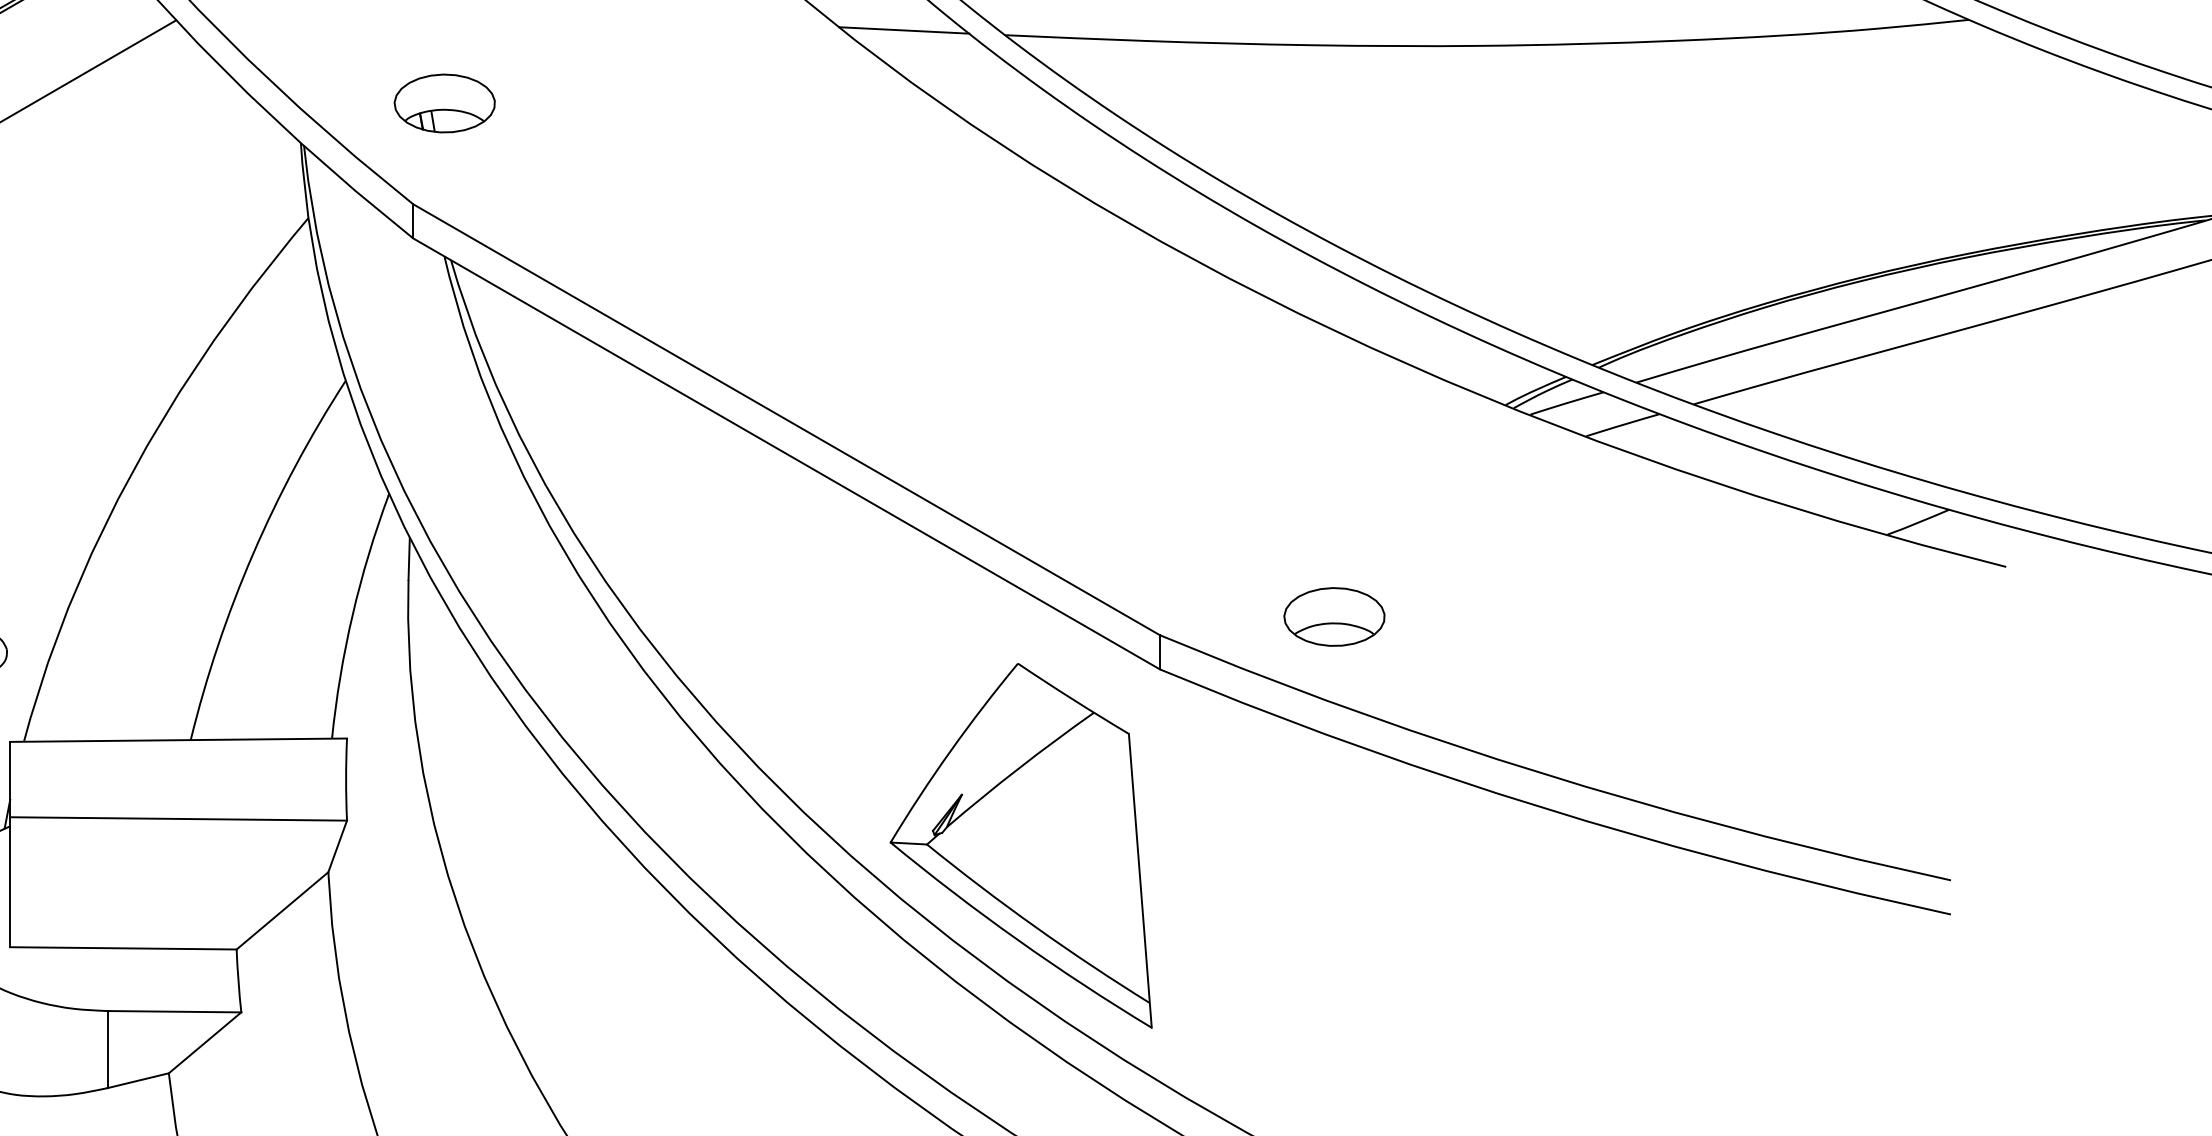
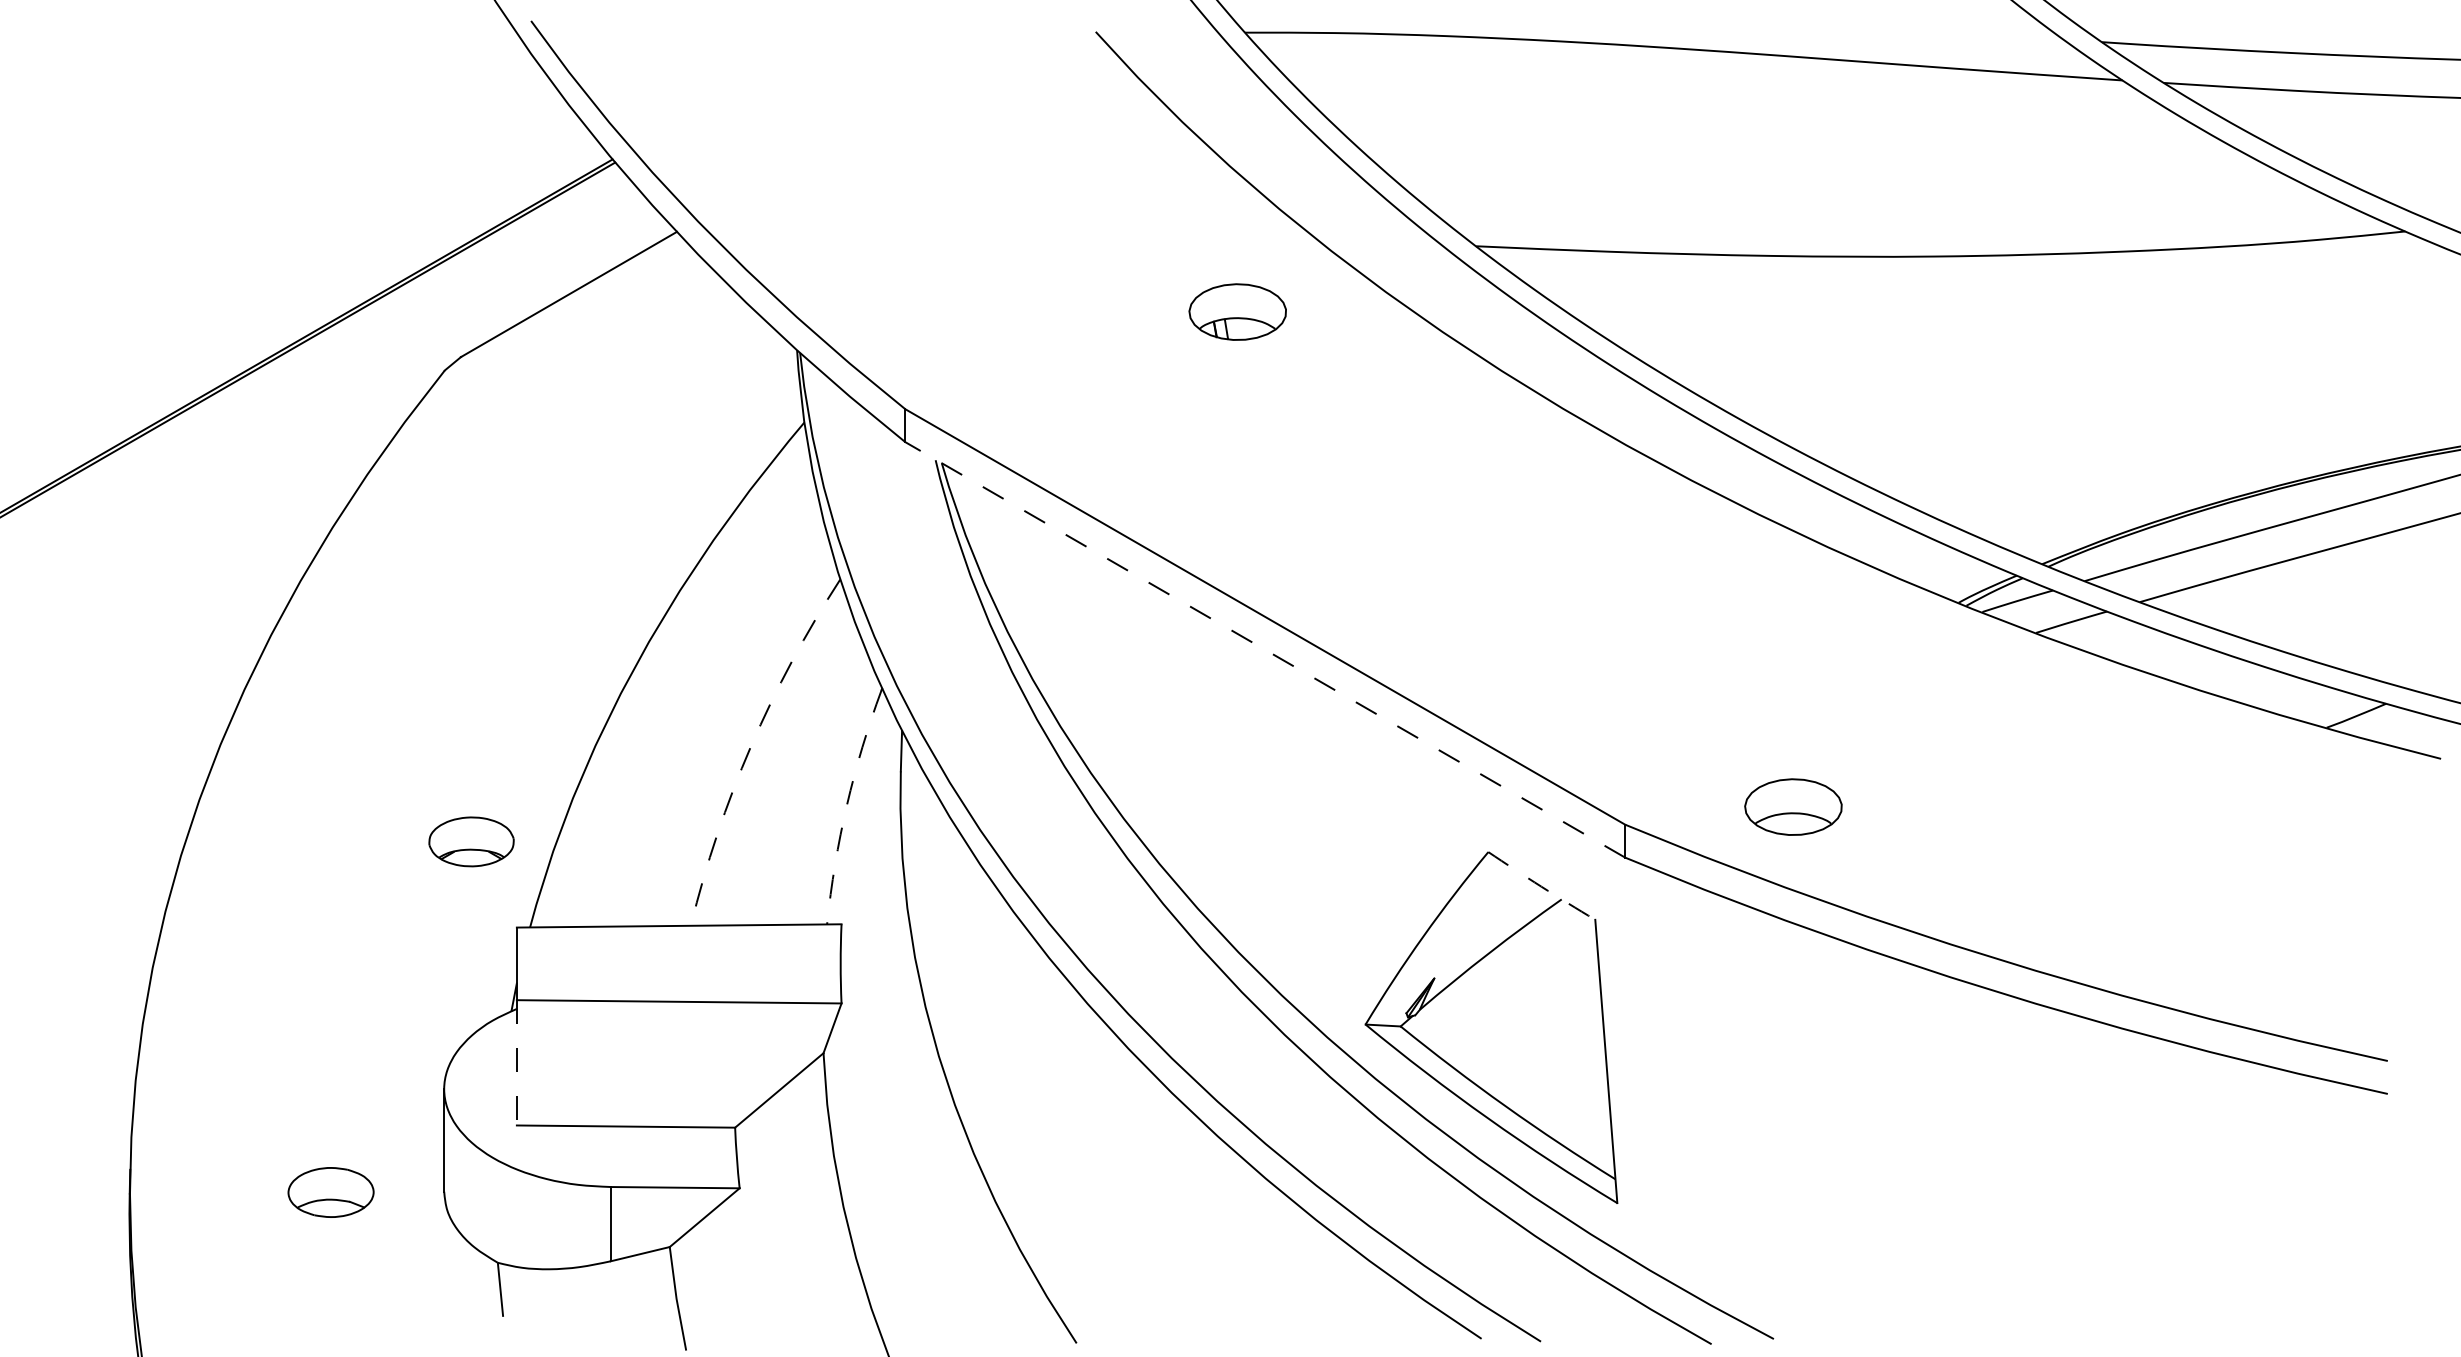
line: (904, 30) -> (1378, 241), removed
part: (444, 102) -> (1237, 311), moved
line: (786, 453) -> (1265, 649), solid -> dashed
arc: (253, 554) -> (751, 746), solid -> dashed
arc: (352, 615) -> (846, 805), solid -> dashed
arc: (1073, 699) -> (1541, 886), solid -> dashed
line: (9, 881) -> (516, 1062), solid -> dashed

